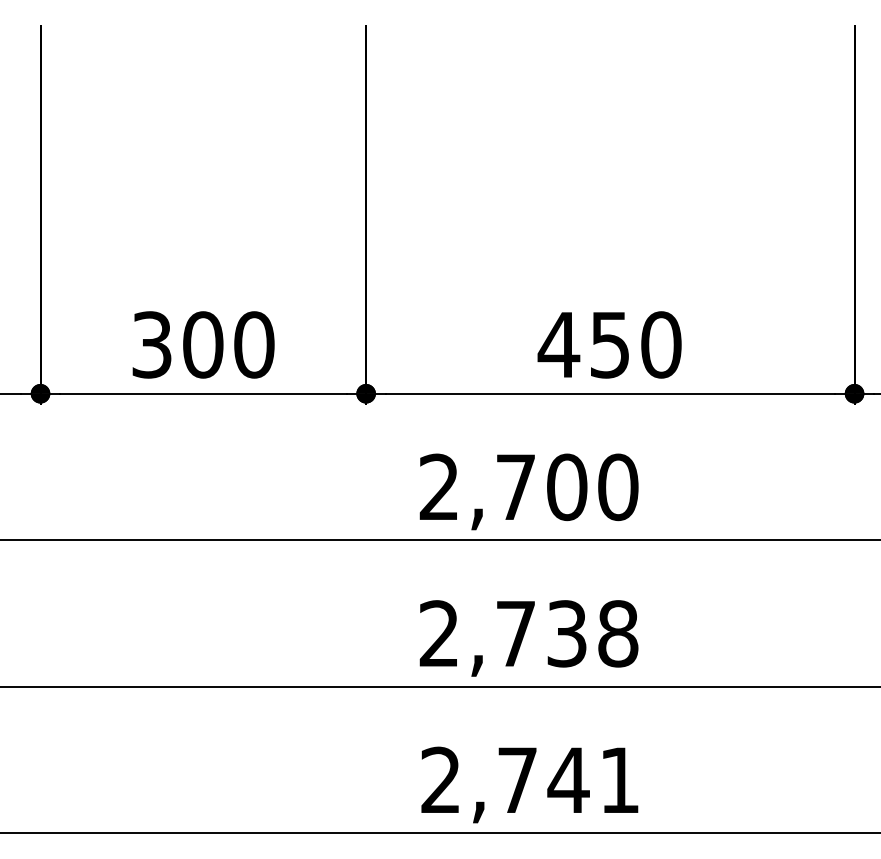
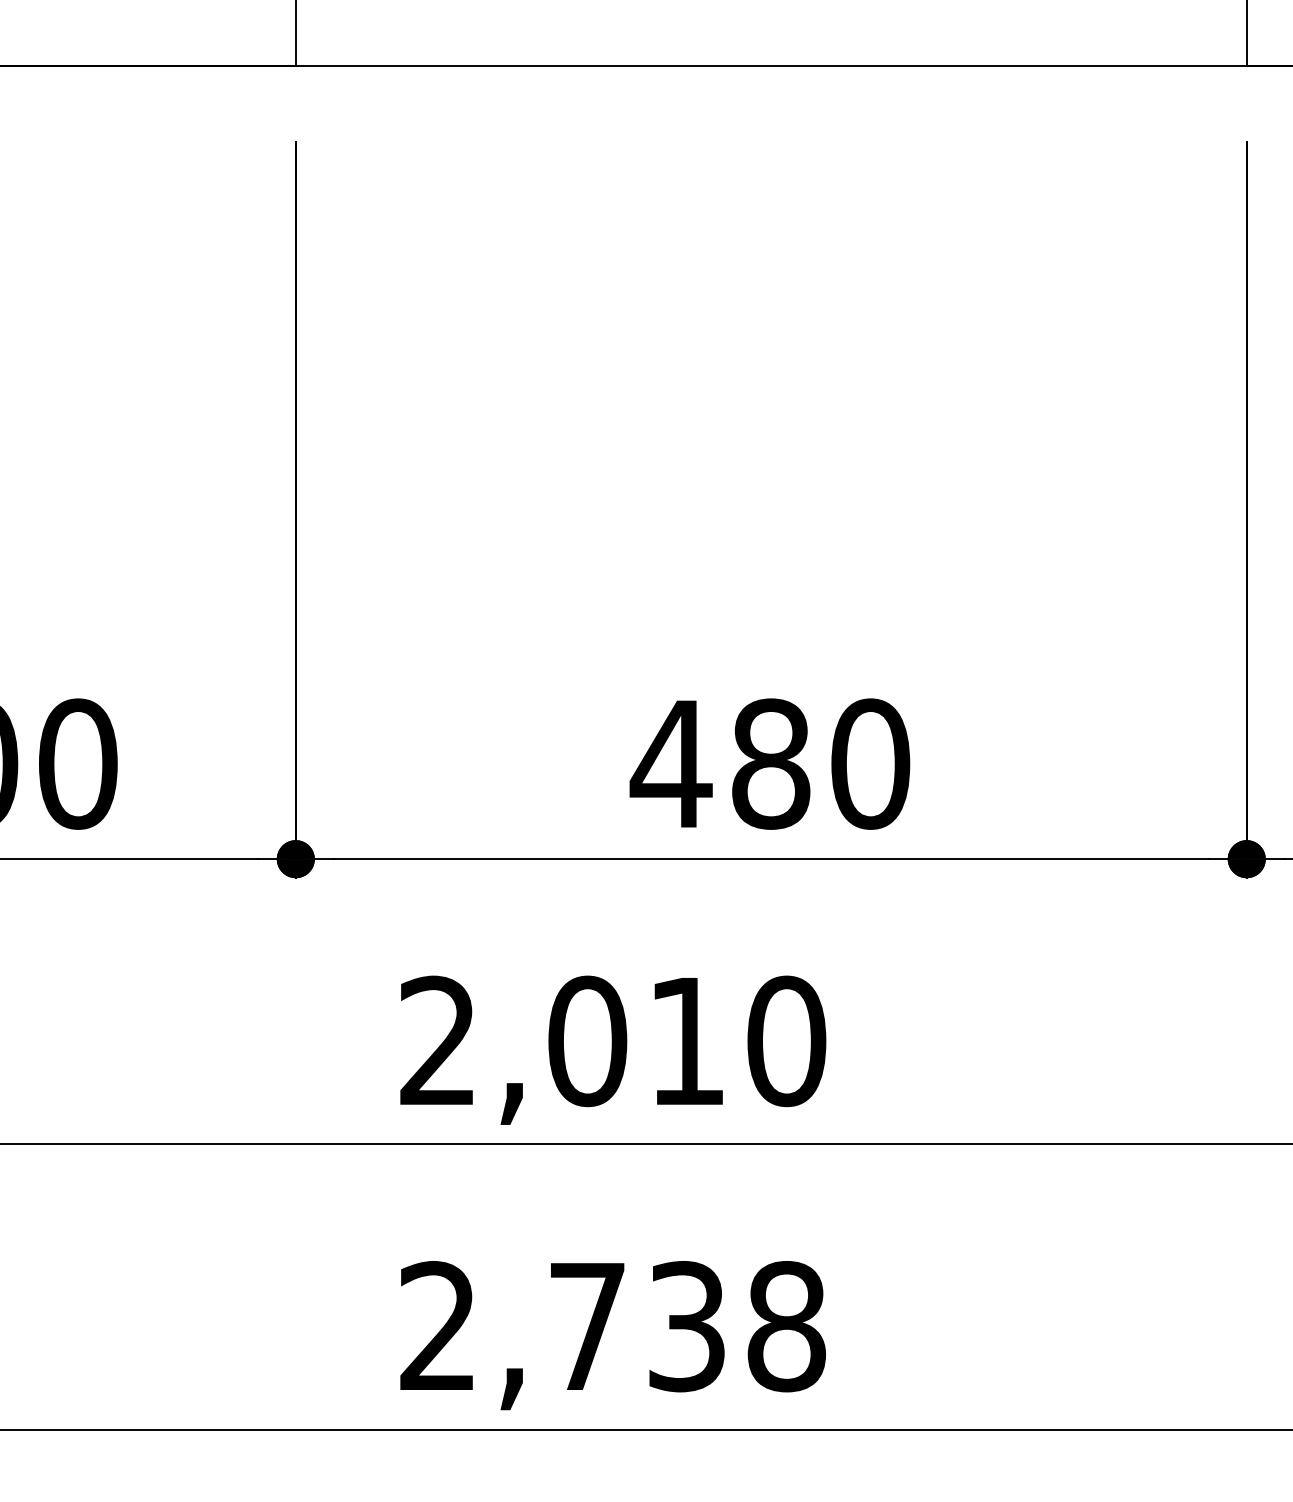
text: (610, 344) -> (771, 763), 450 -> 480
text: (541, 487) -> (637, 1041), 2,700 -> 2,010

